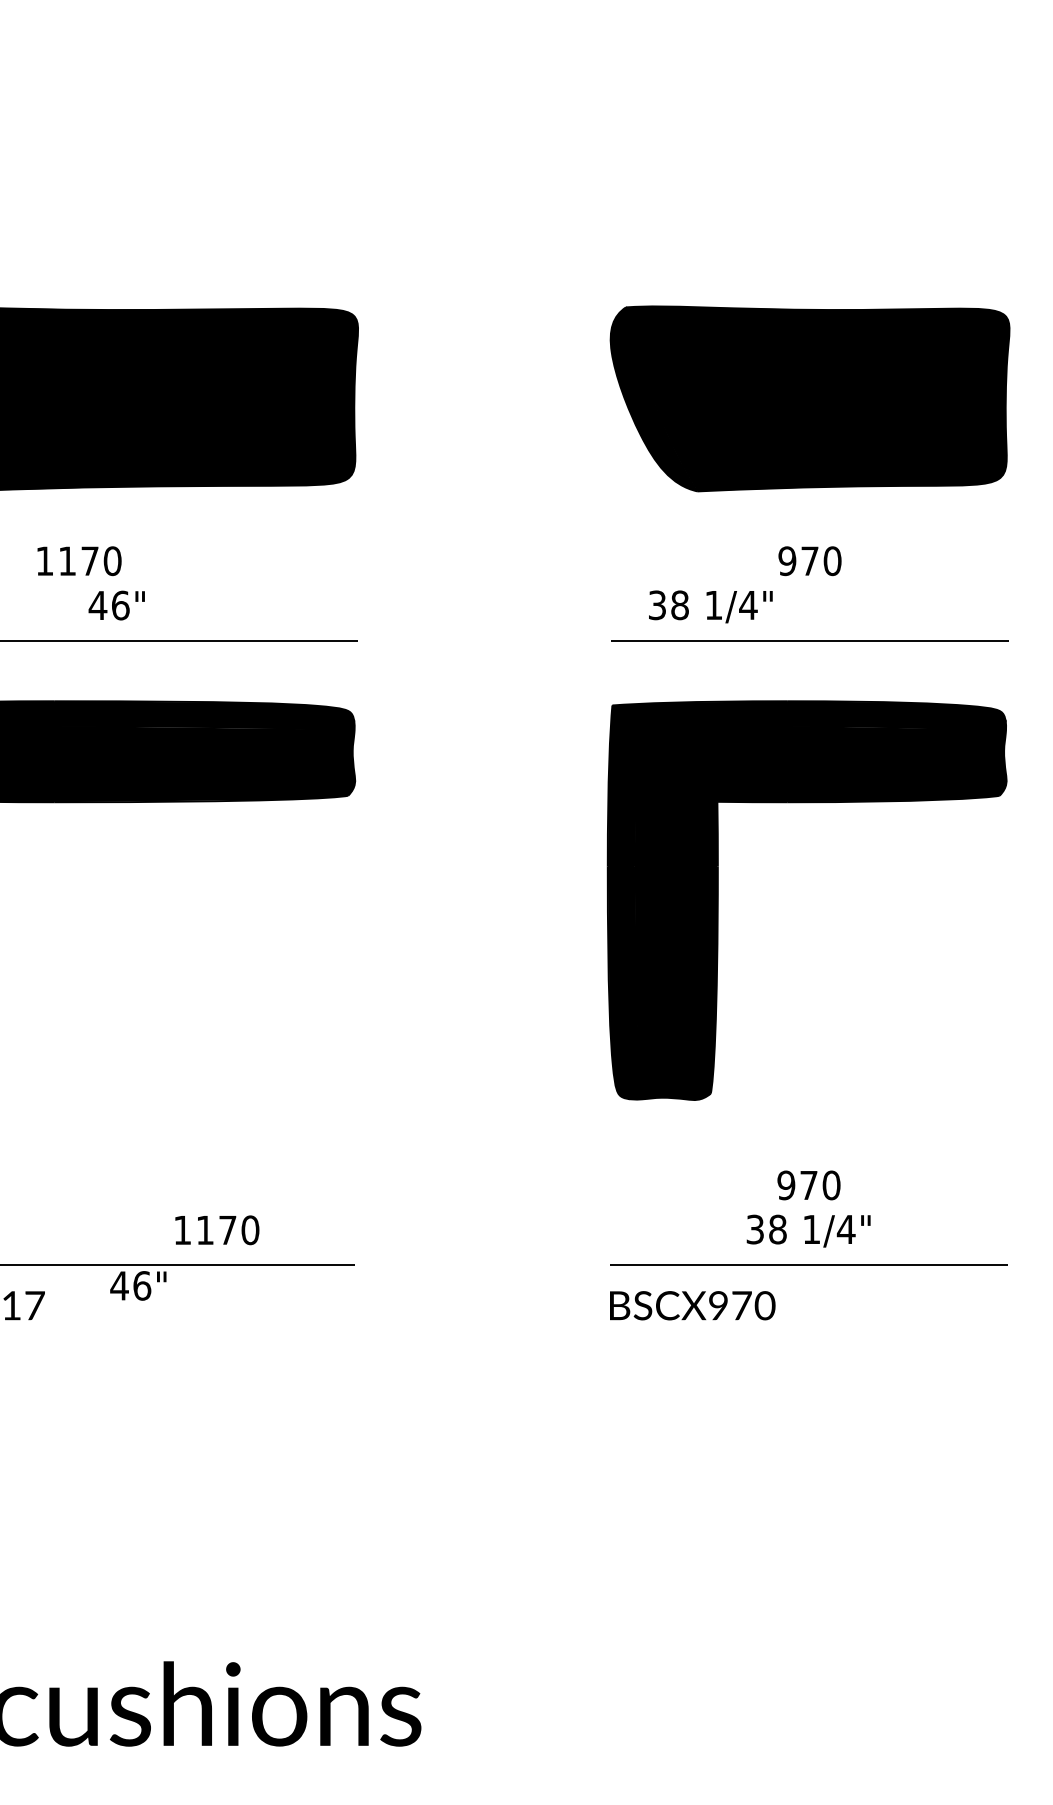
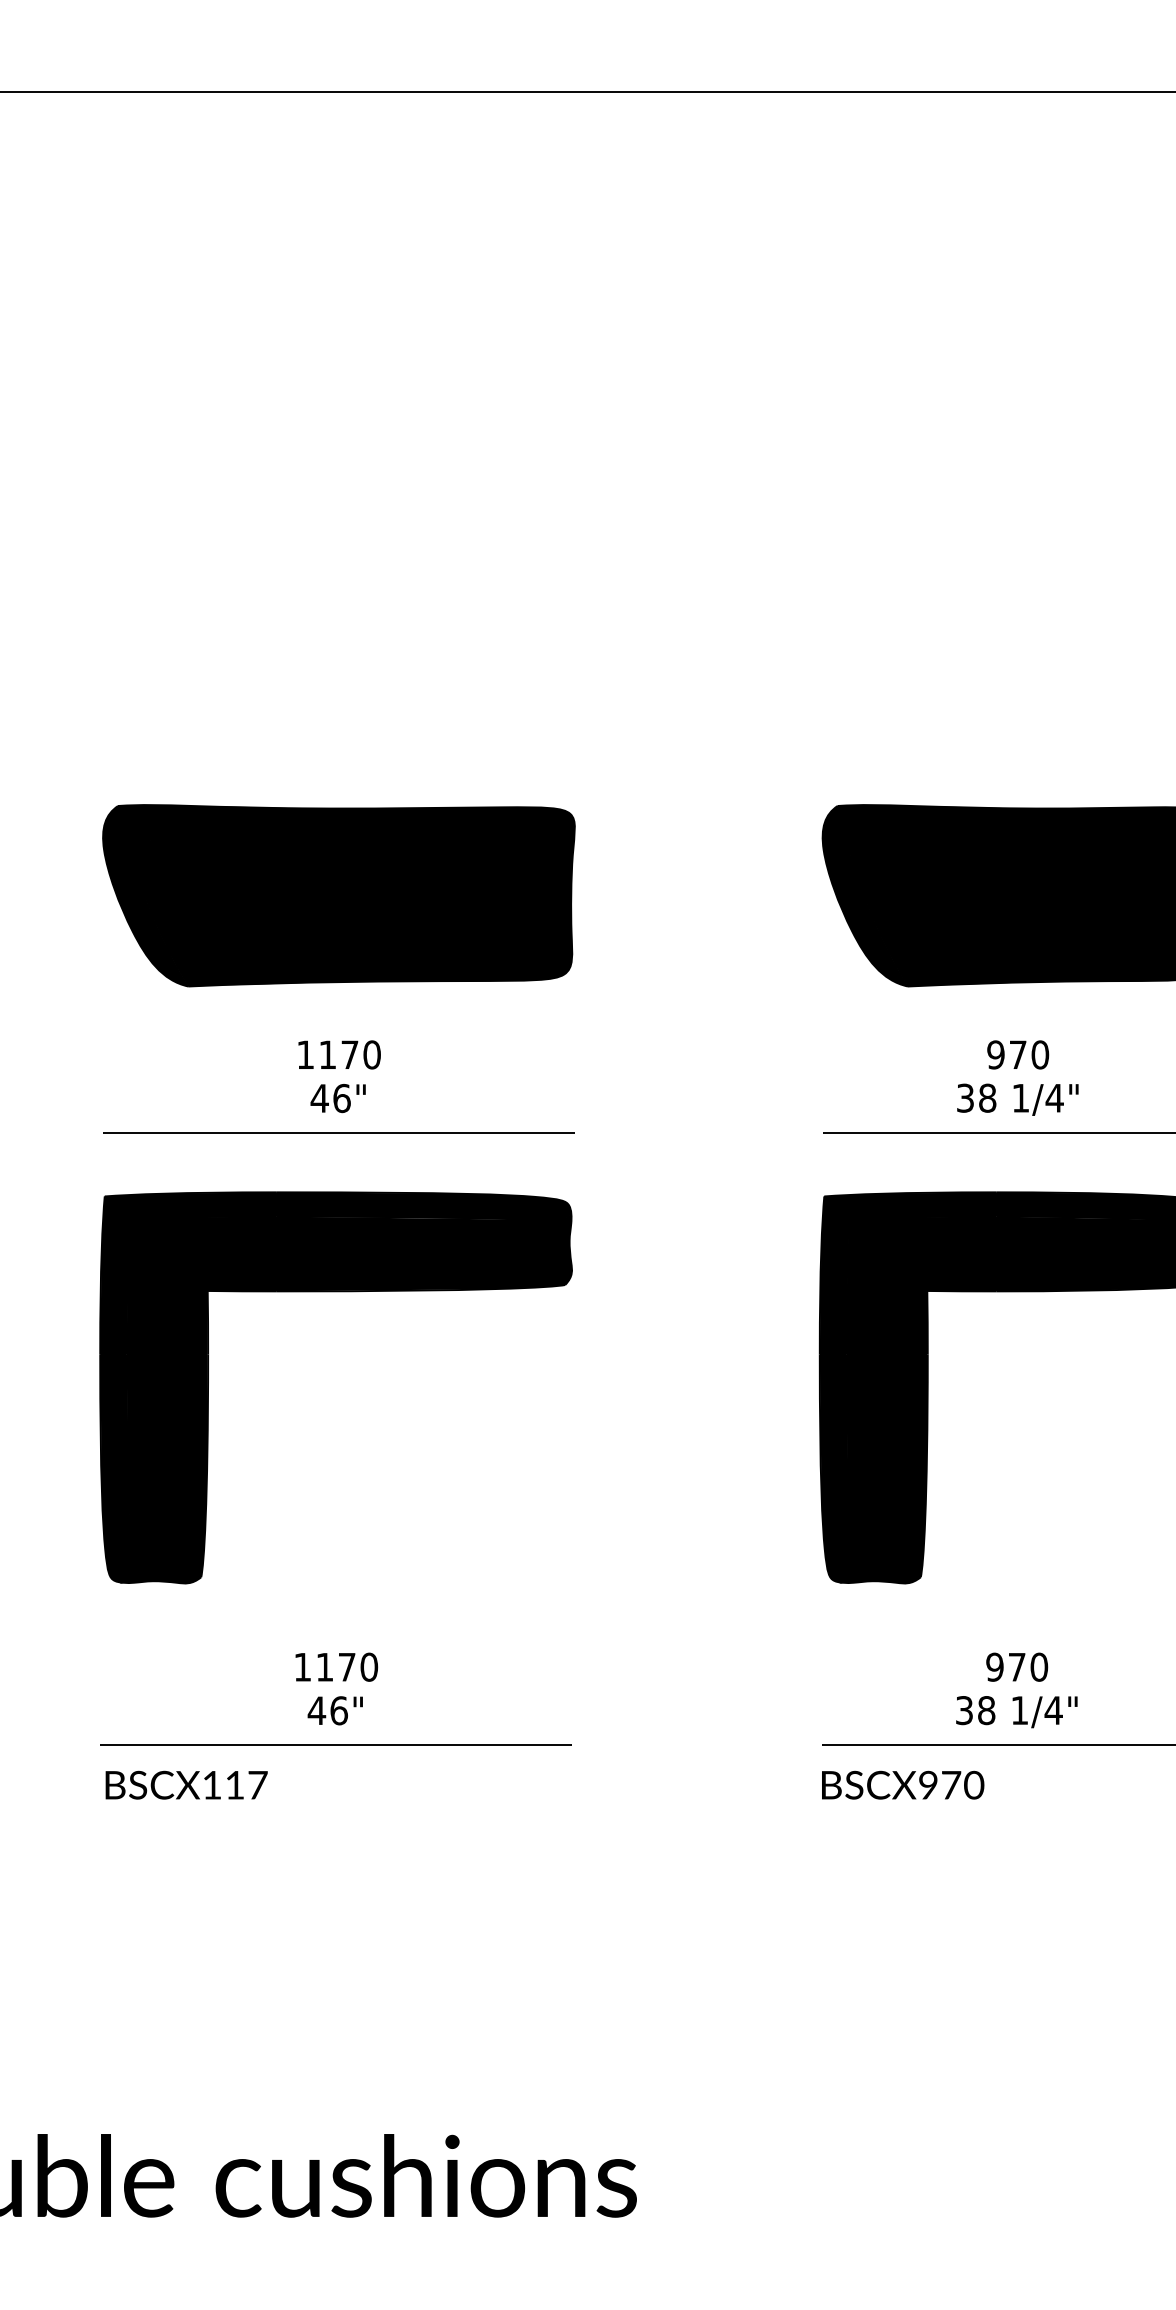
text: (79, 560) -> (339, 1054), moved
text: (710, 606) -> (1017, 1099), moved
text: (217, 1229) -> (336, 1666), moved
text: (137, 1285) -> (334, 1710), moved

